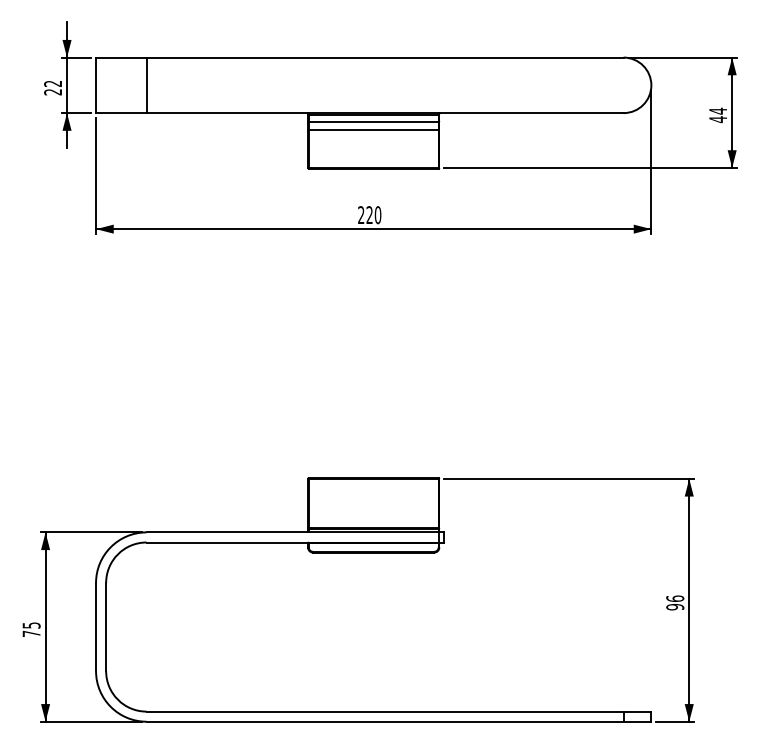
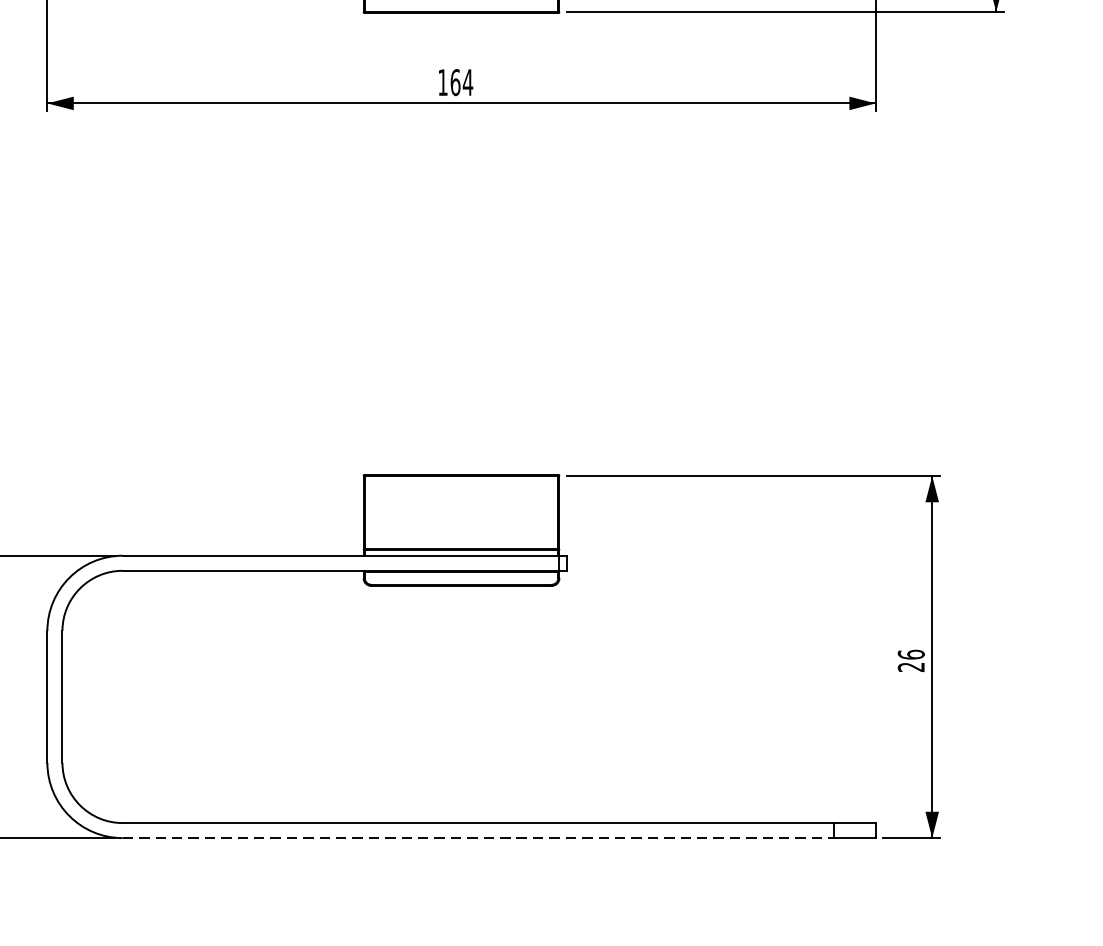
text: (369, 215) -> (455, 83), 220 -> 164
text: (675, 607) -> (911, 667), 96 -> 26
line: (385, 721) -> (479, 837), solid -> dashed

